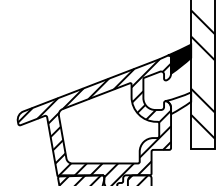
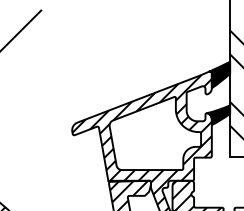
fill: (178, 103) -> (218, 115), added

